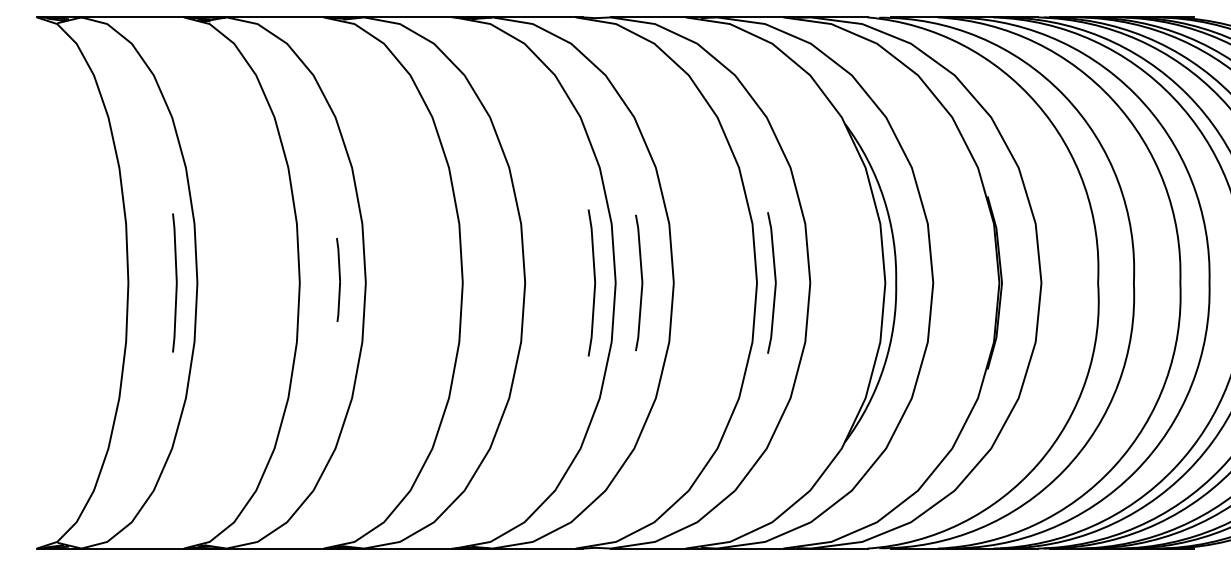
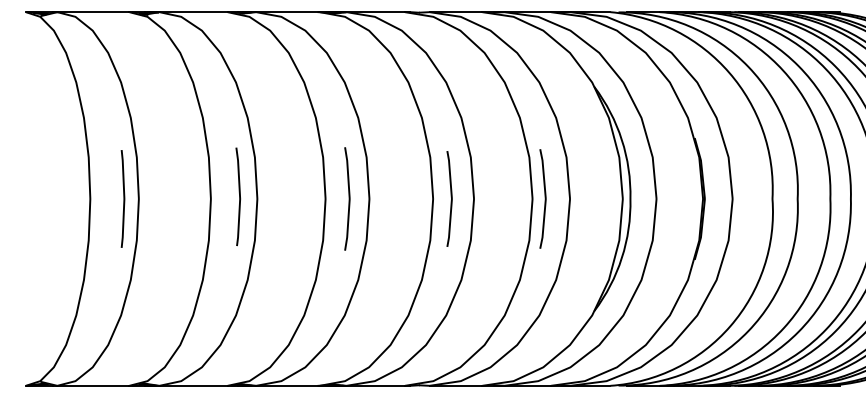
part: (337, 279) -> (237, 196), size x1.67
part: (592, 282) -> (347, 198), moved

